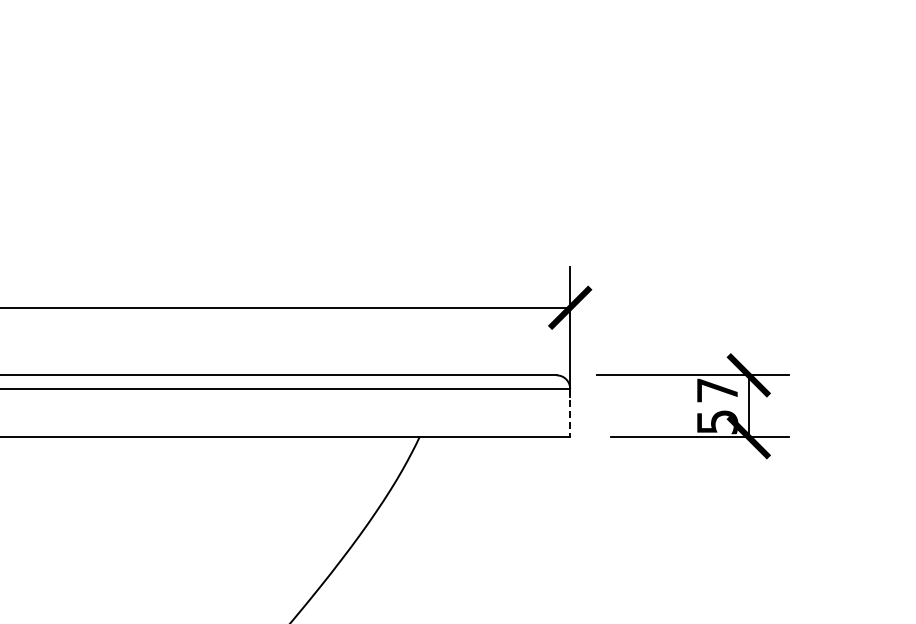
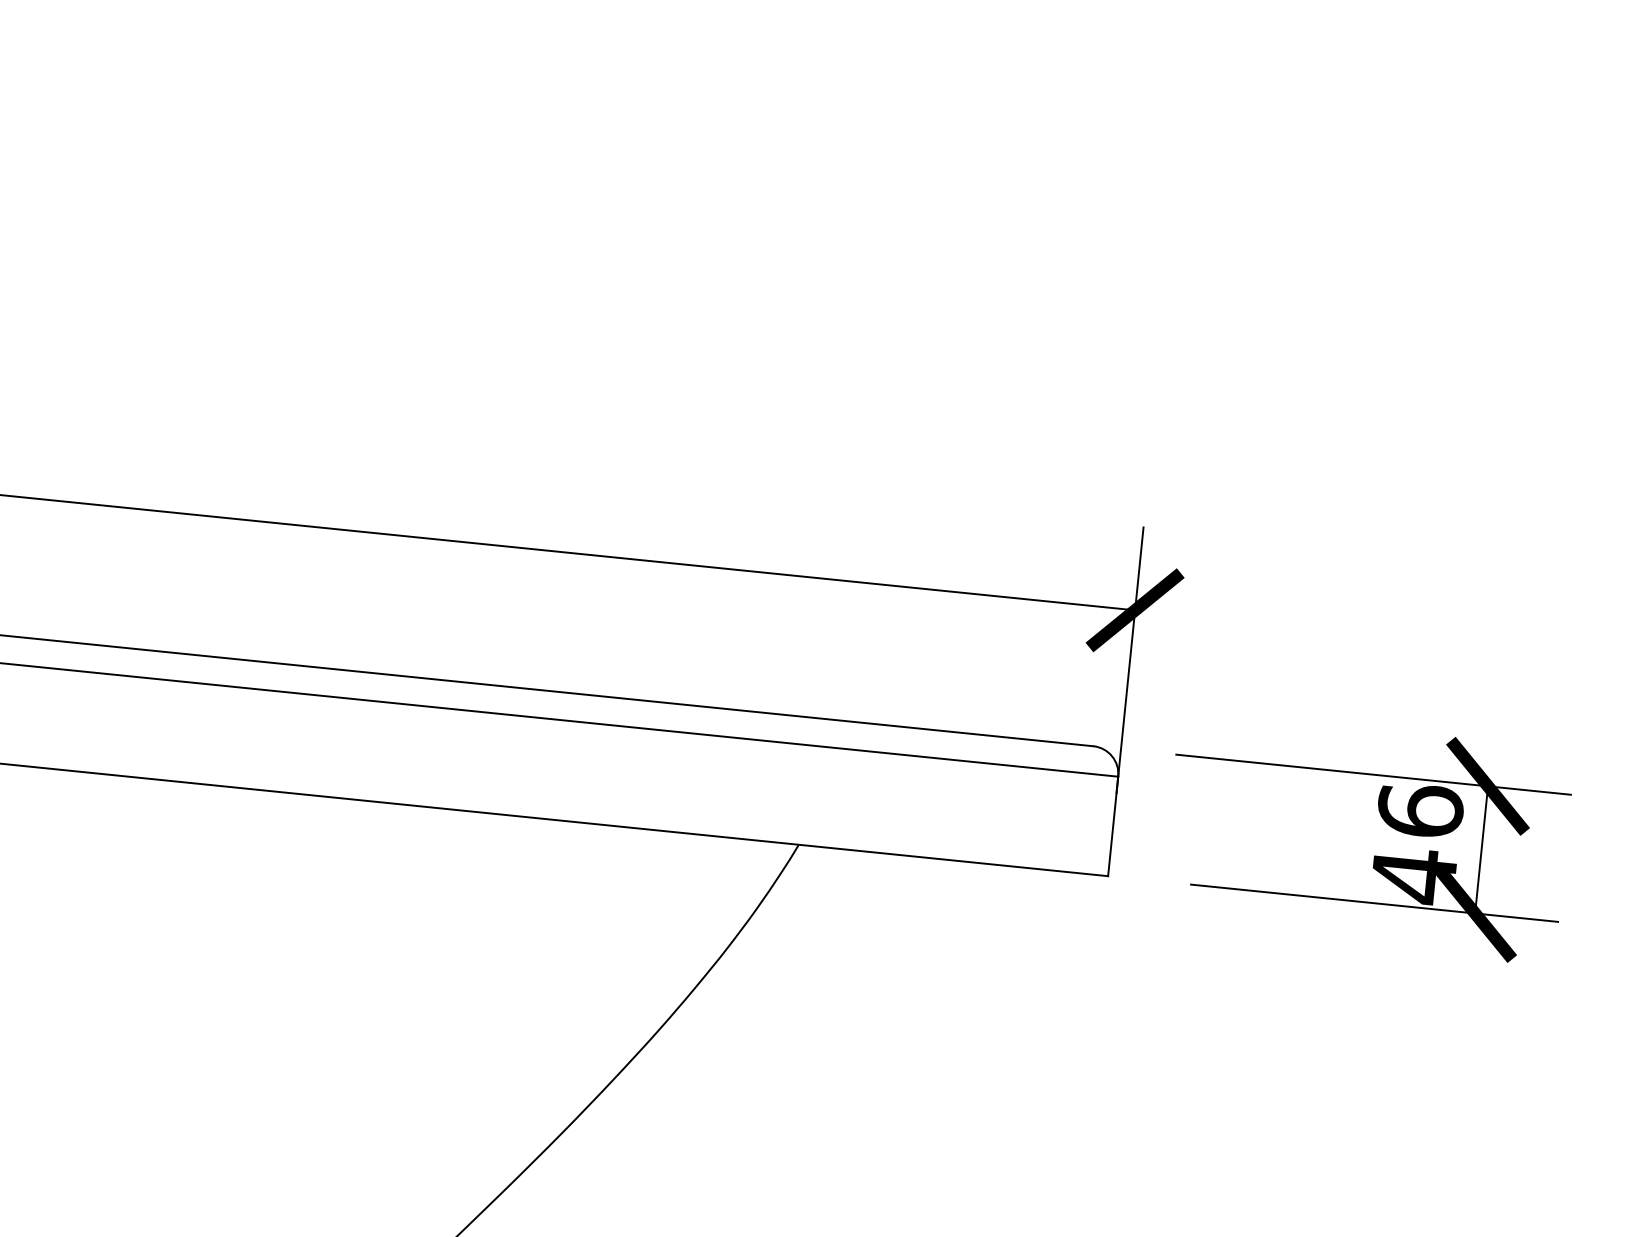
text: (717, 406) -> (1417, 843), 57 -> 46
line: (570, 413) -> (1113, 827), dashed -> solid

